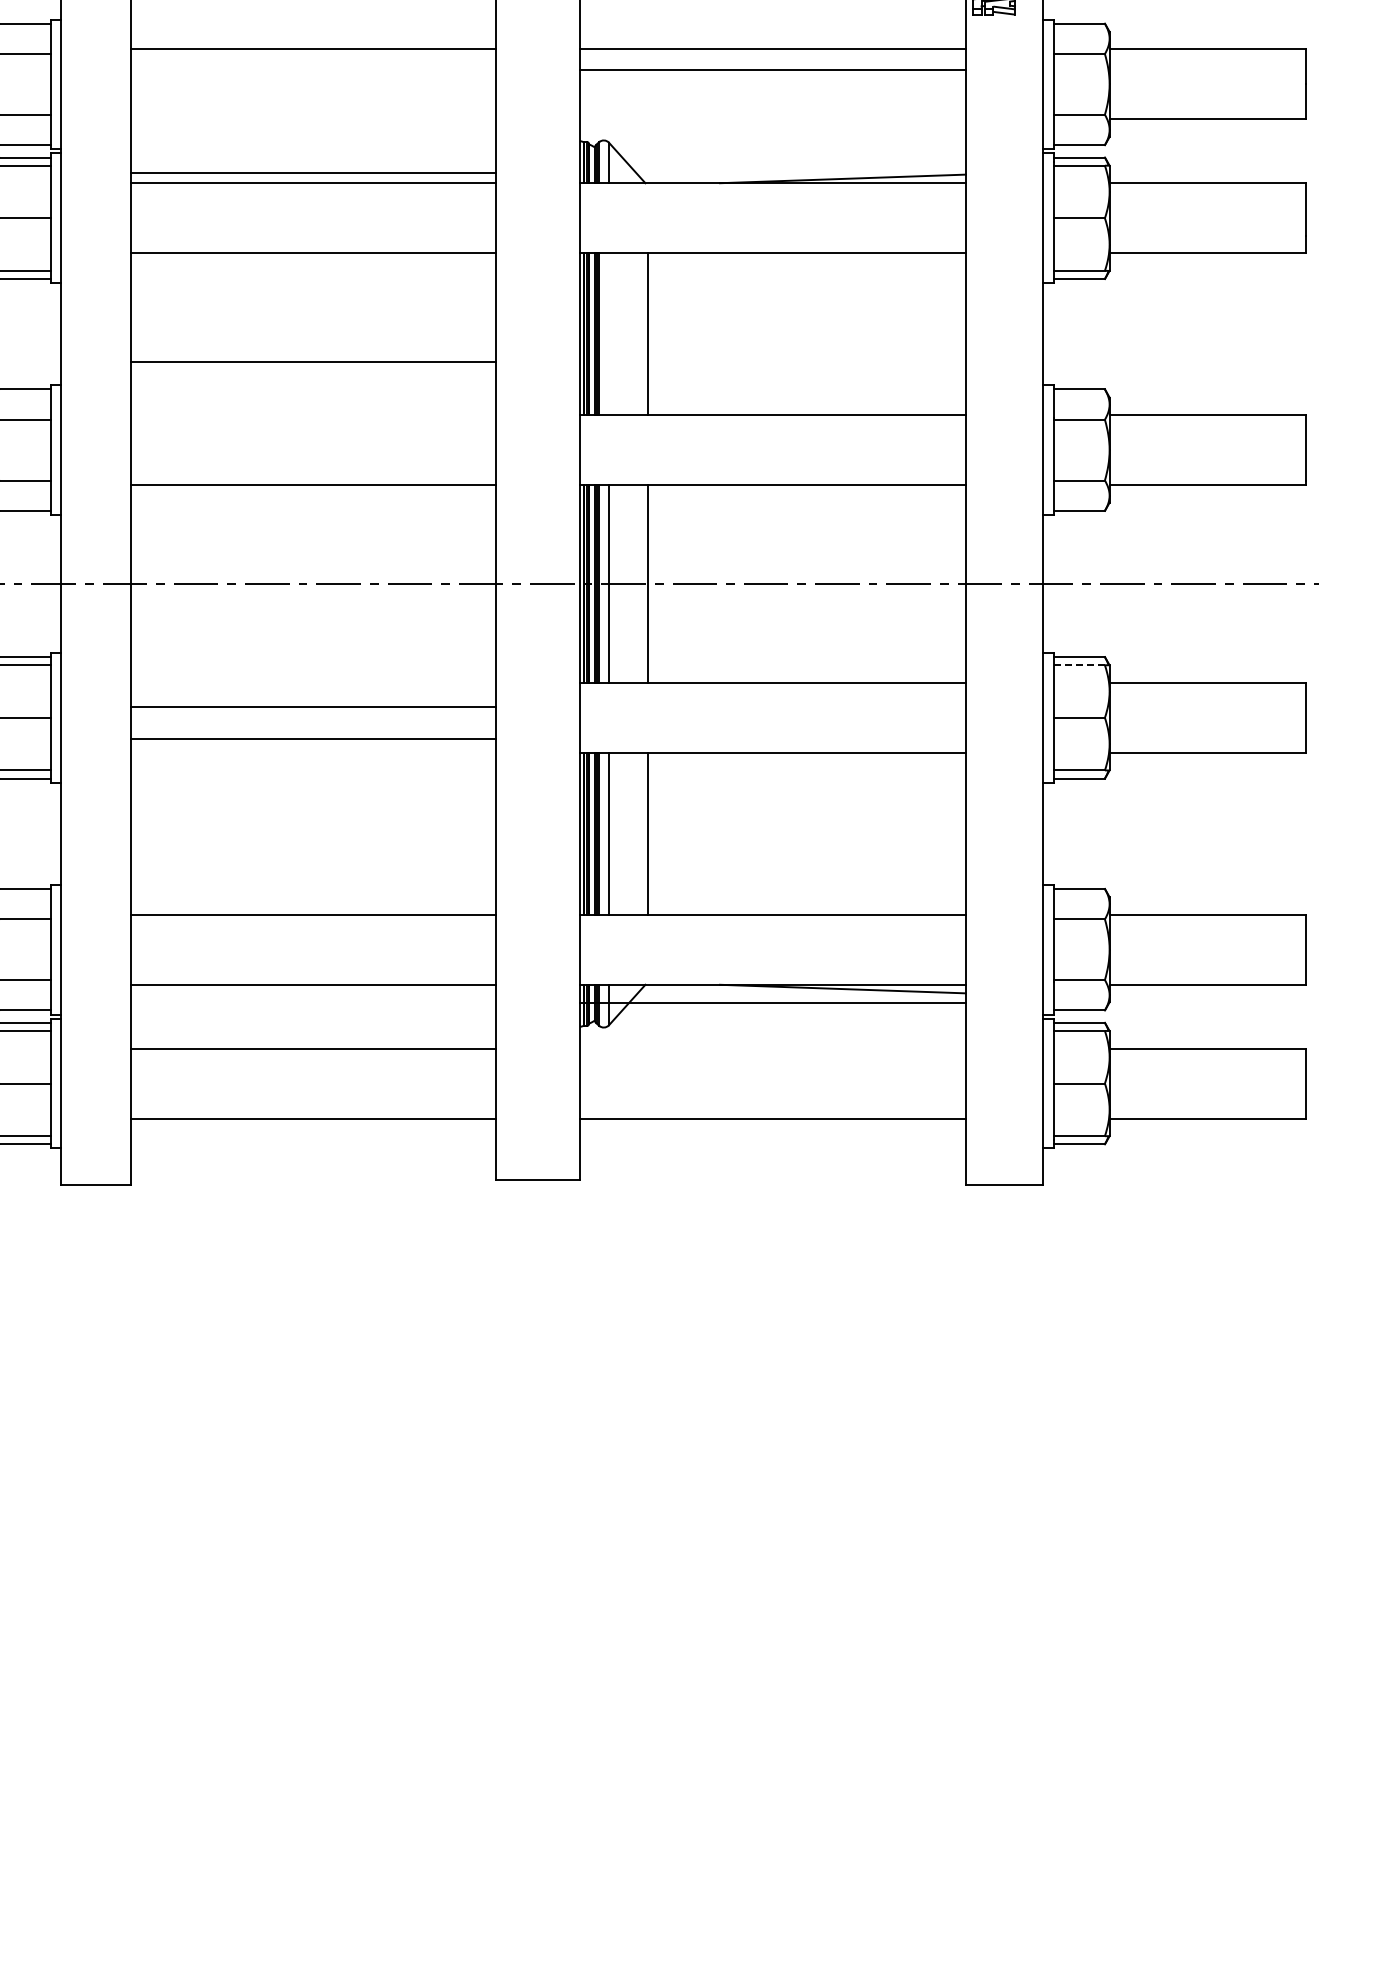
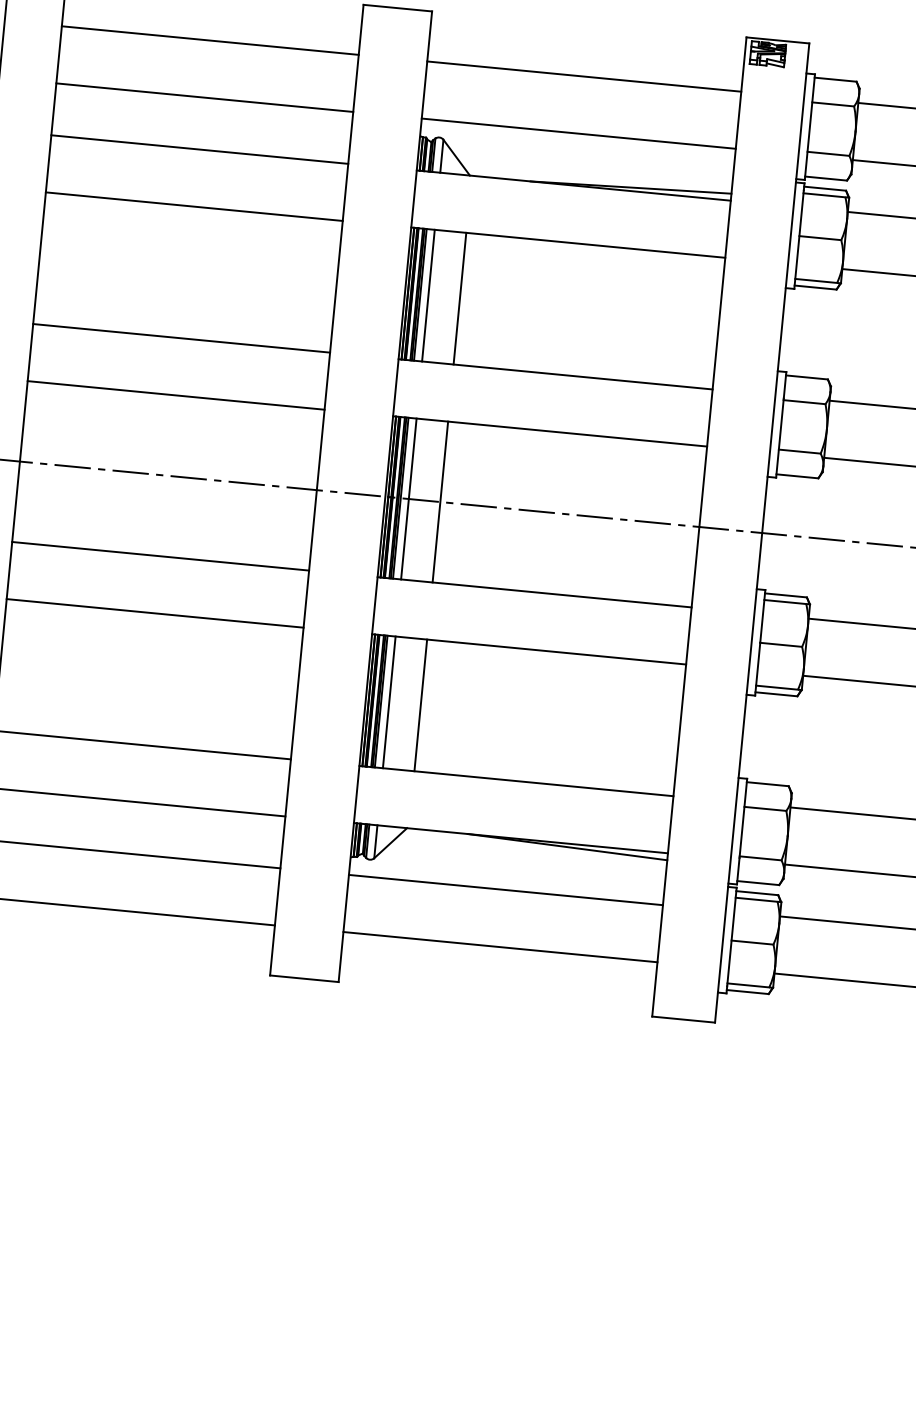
line: (772, 70) -> (578, 133), moved
line: (313, 173) -> (204, 97), moved
line: (609, 334) -> (428, 295), added
line: (313, 362) -> (181, 338), moved
line: (1079, 665) -> (785, 602), dashed -> solid
line: (313, 706) -> (155, 613), moved
line: (313, 738) -> (160, 556), moved
line: (772, 1002) -> (505, 889), moved

